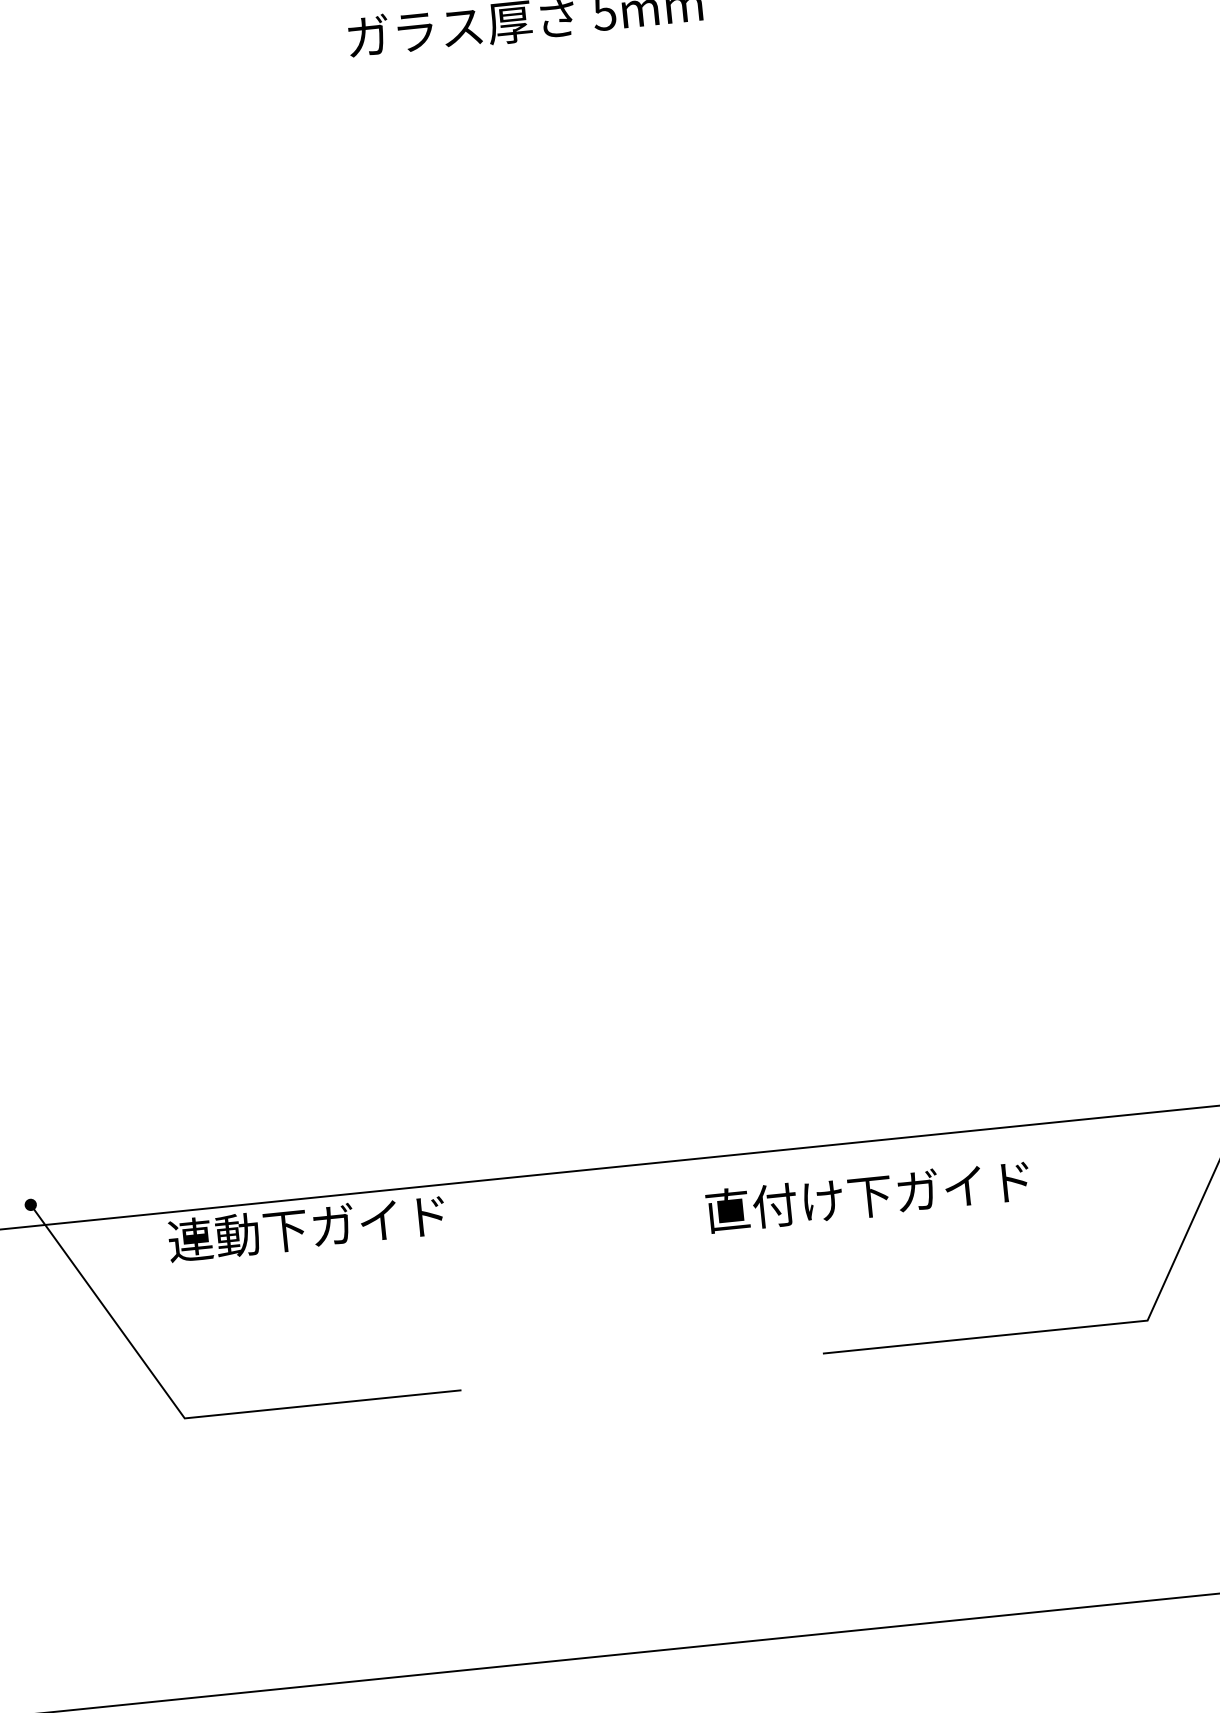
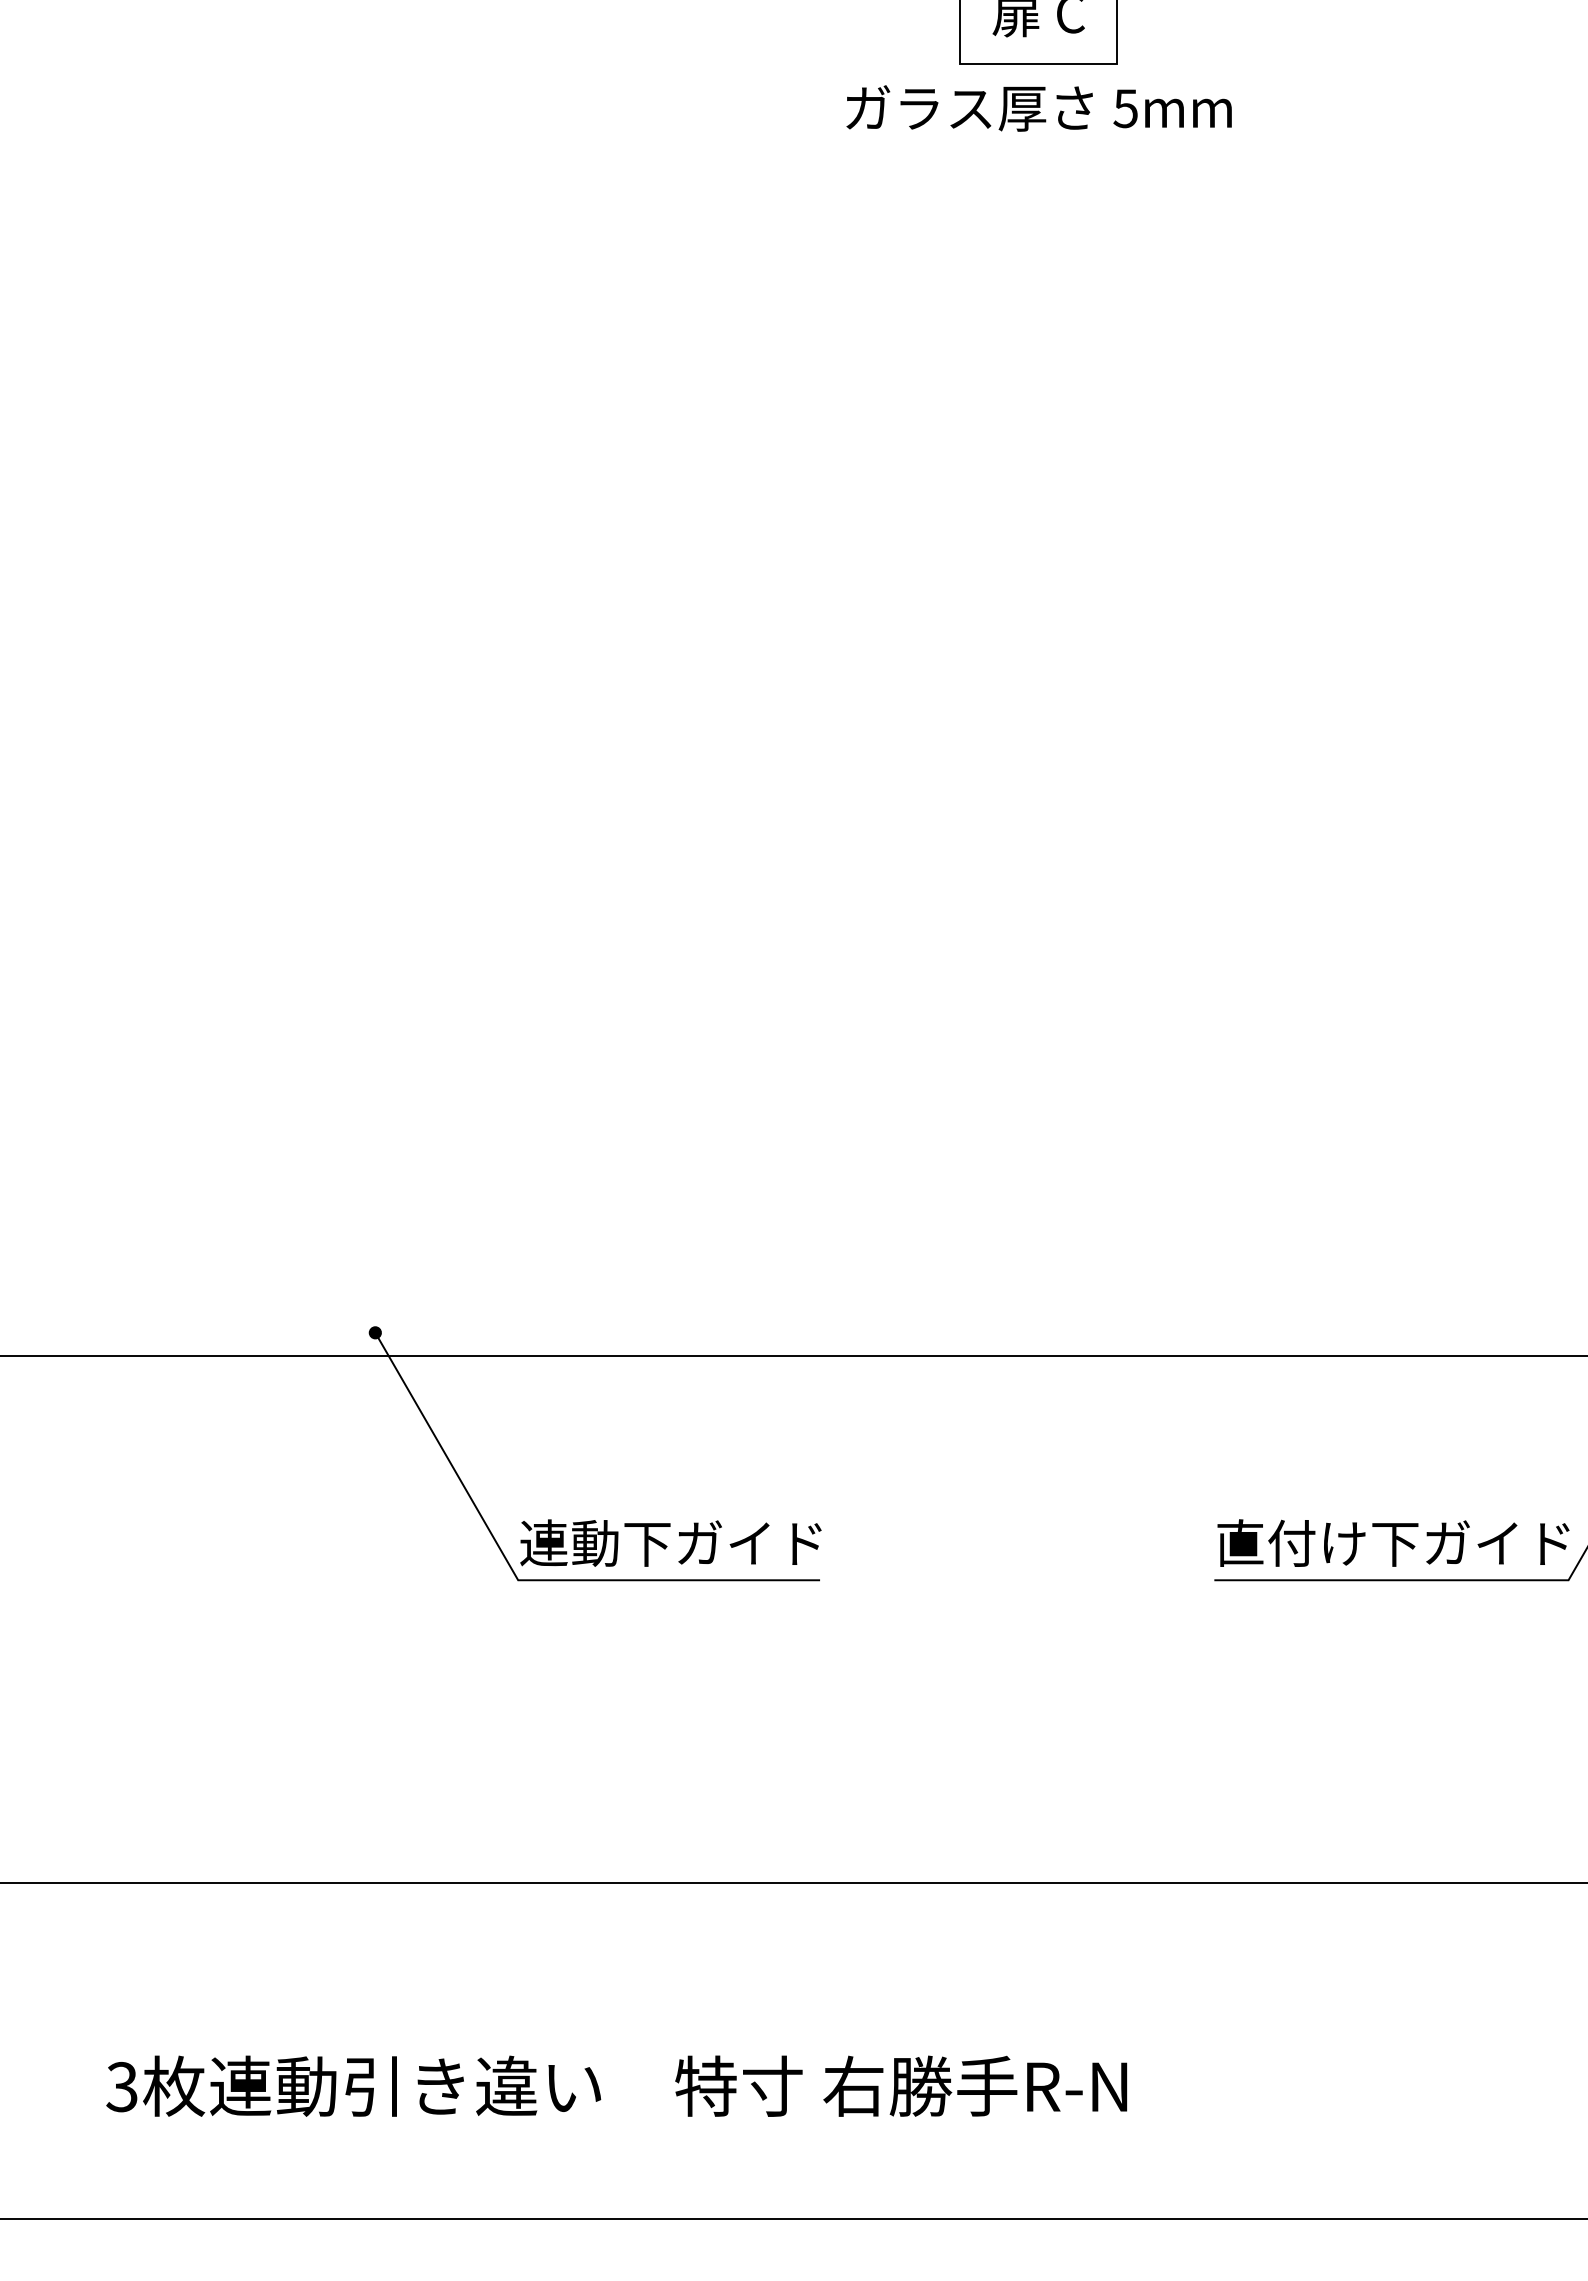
text: (868, 1195) -> (1393, 1542), moved
text: (306, 1227) -> (670, 1542), moved

